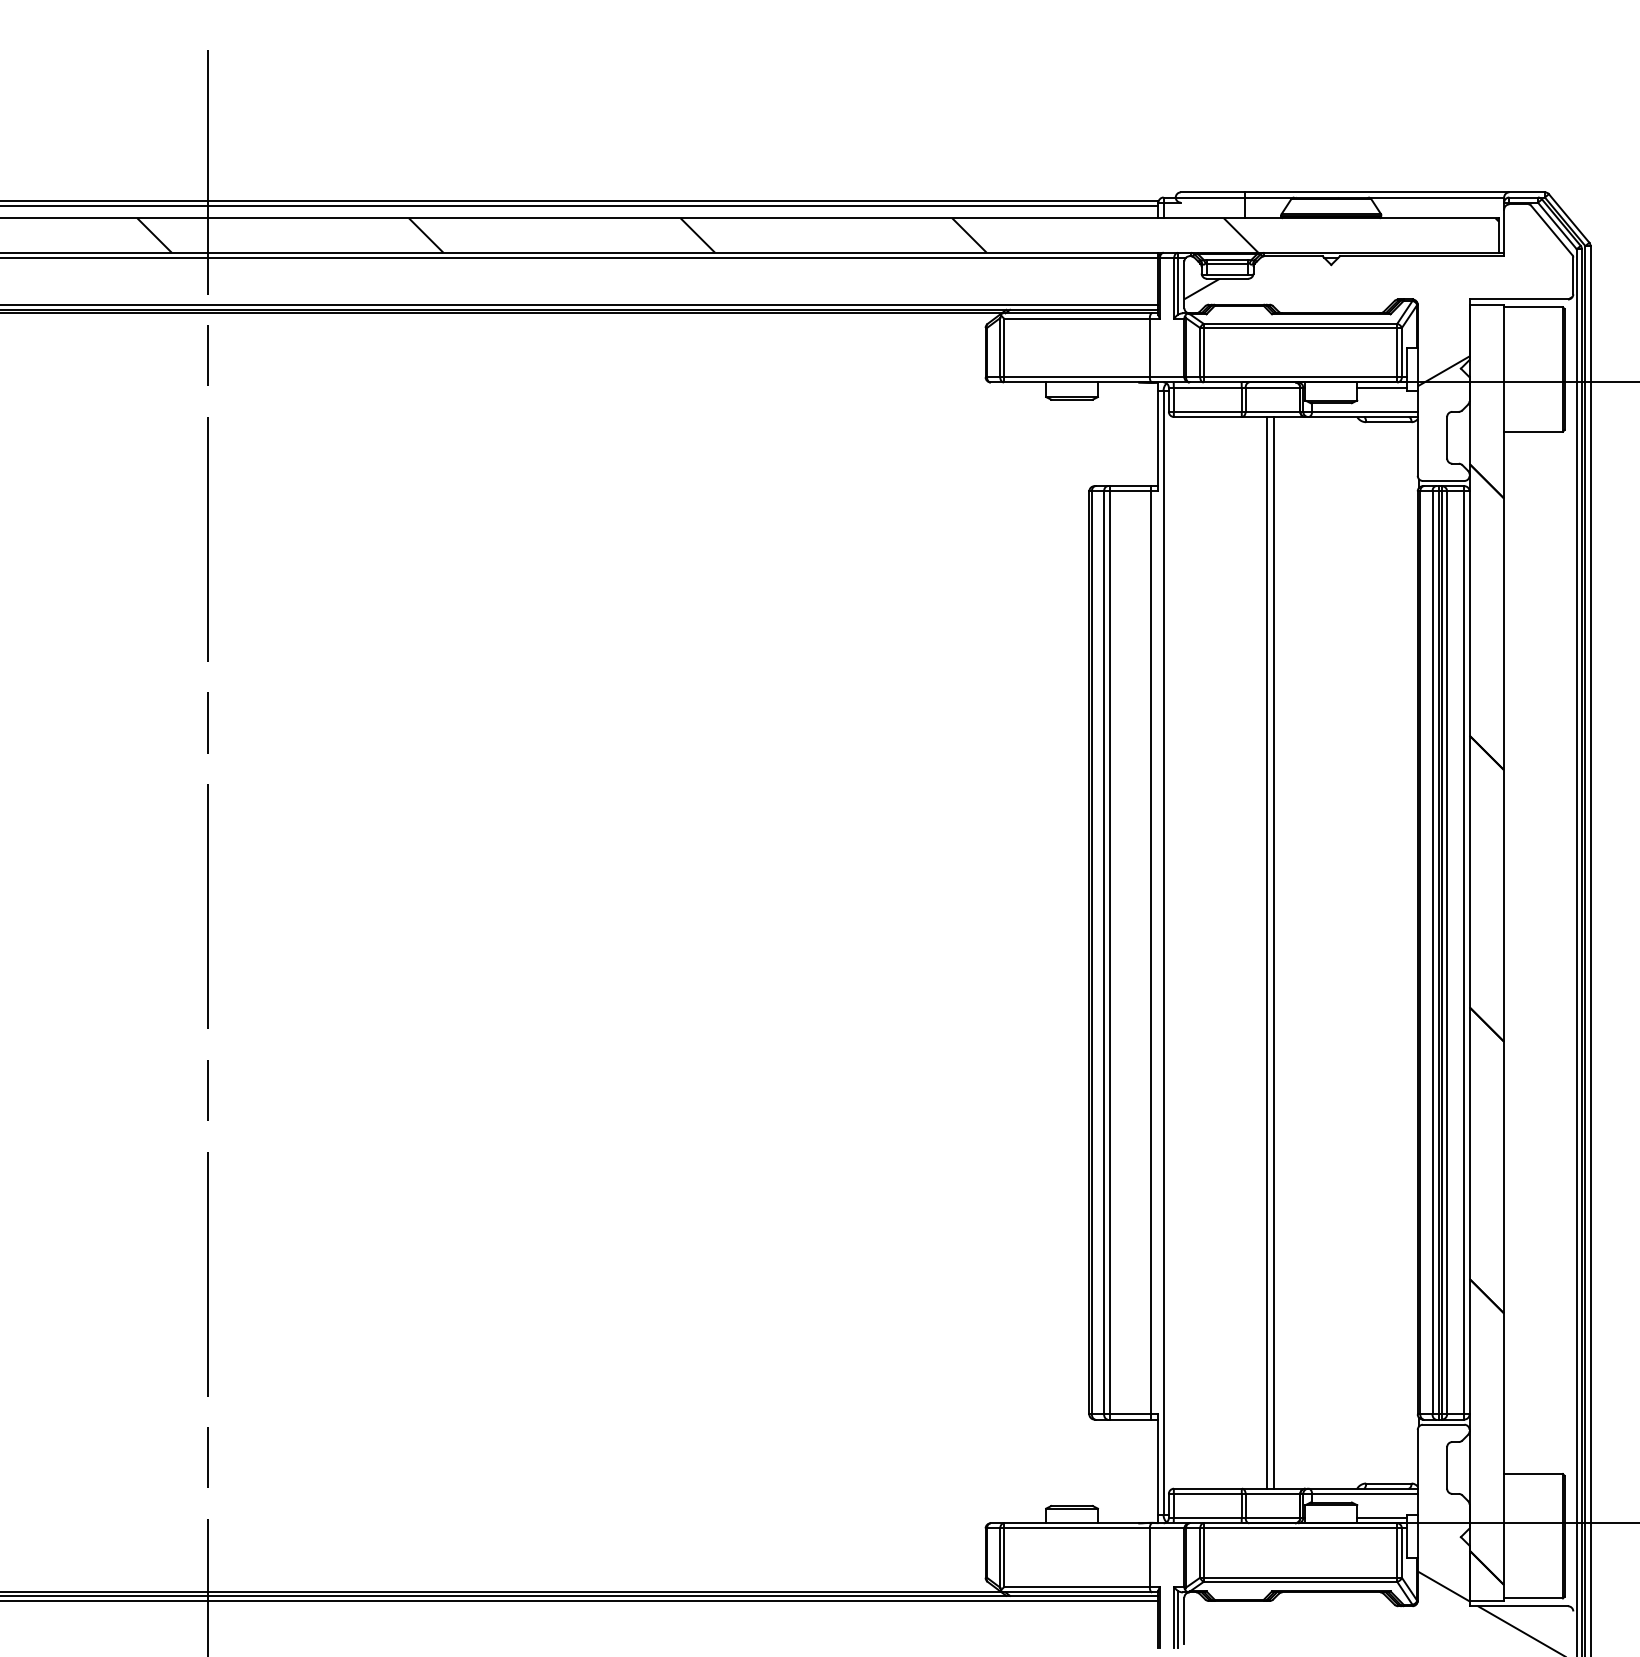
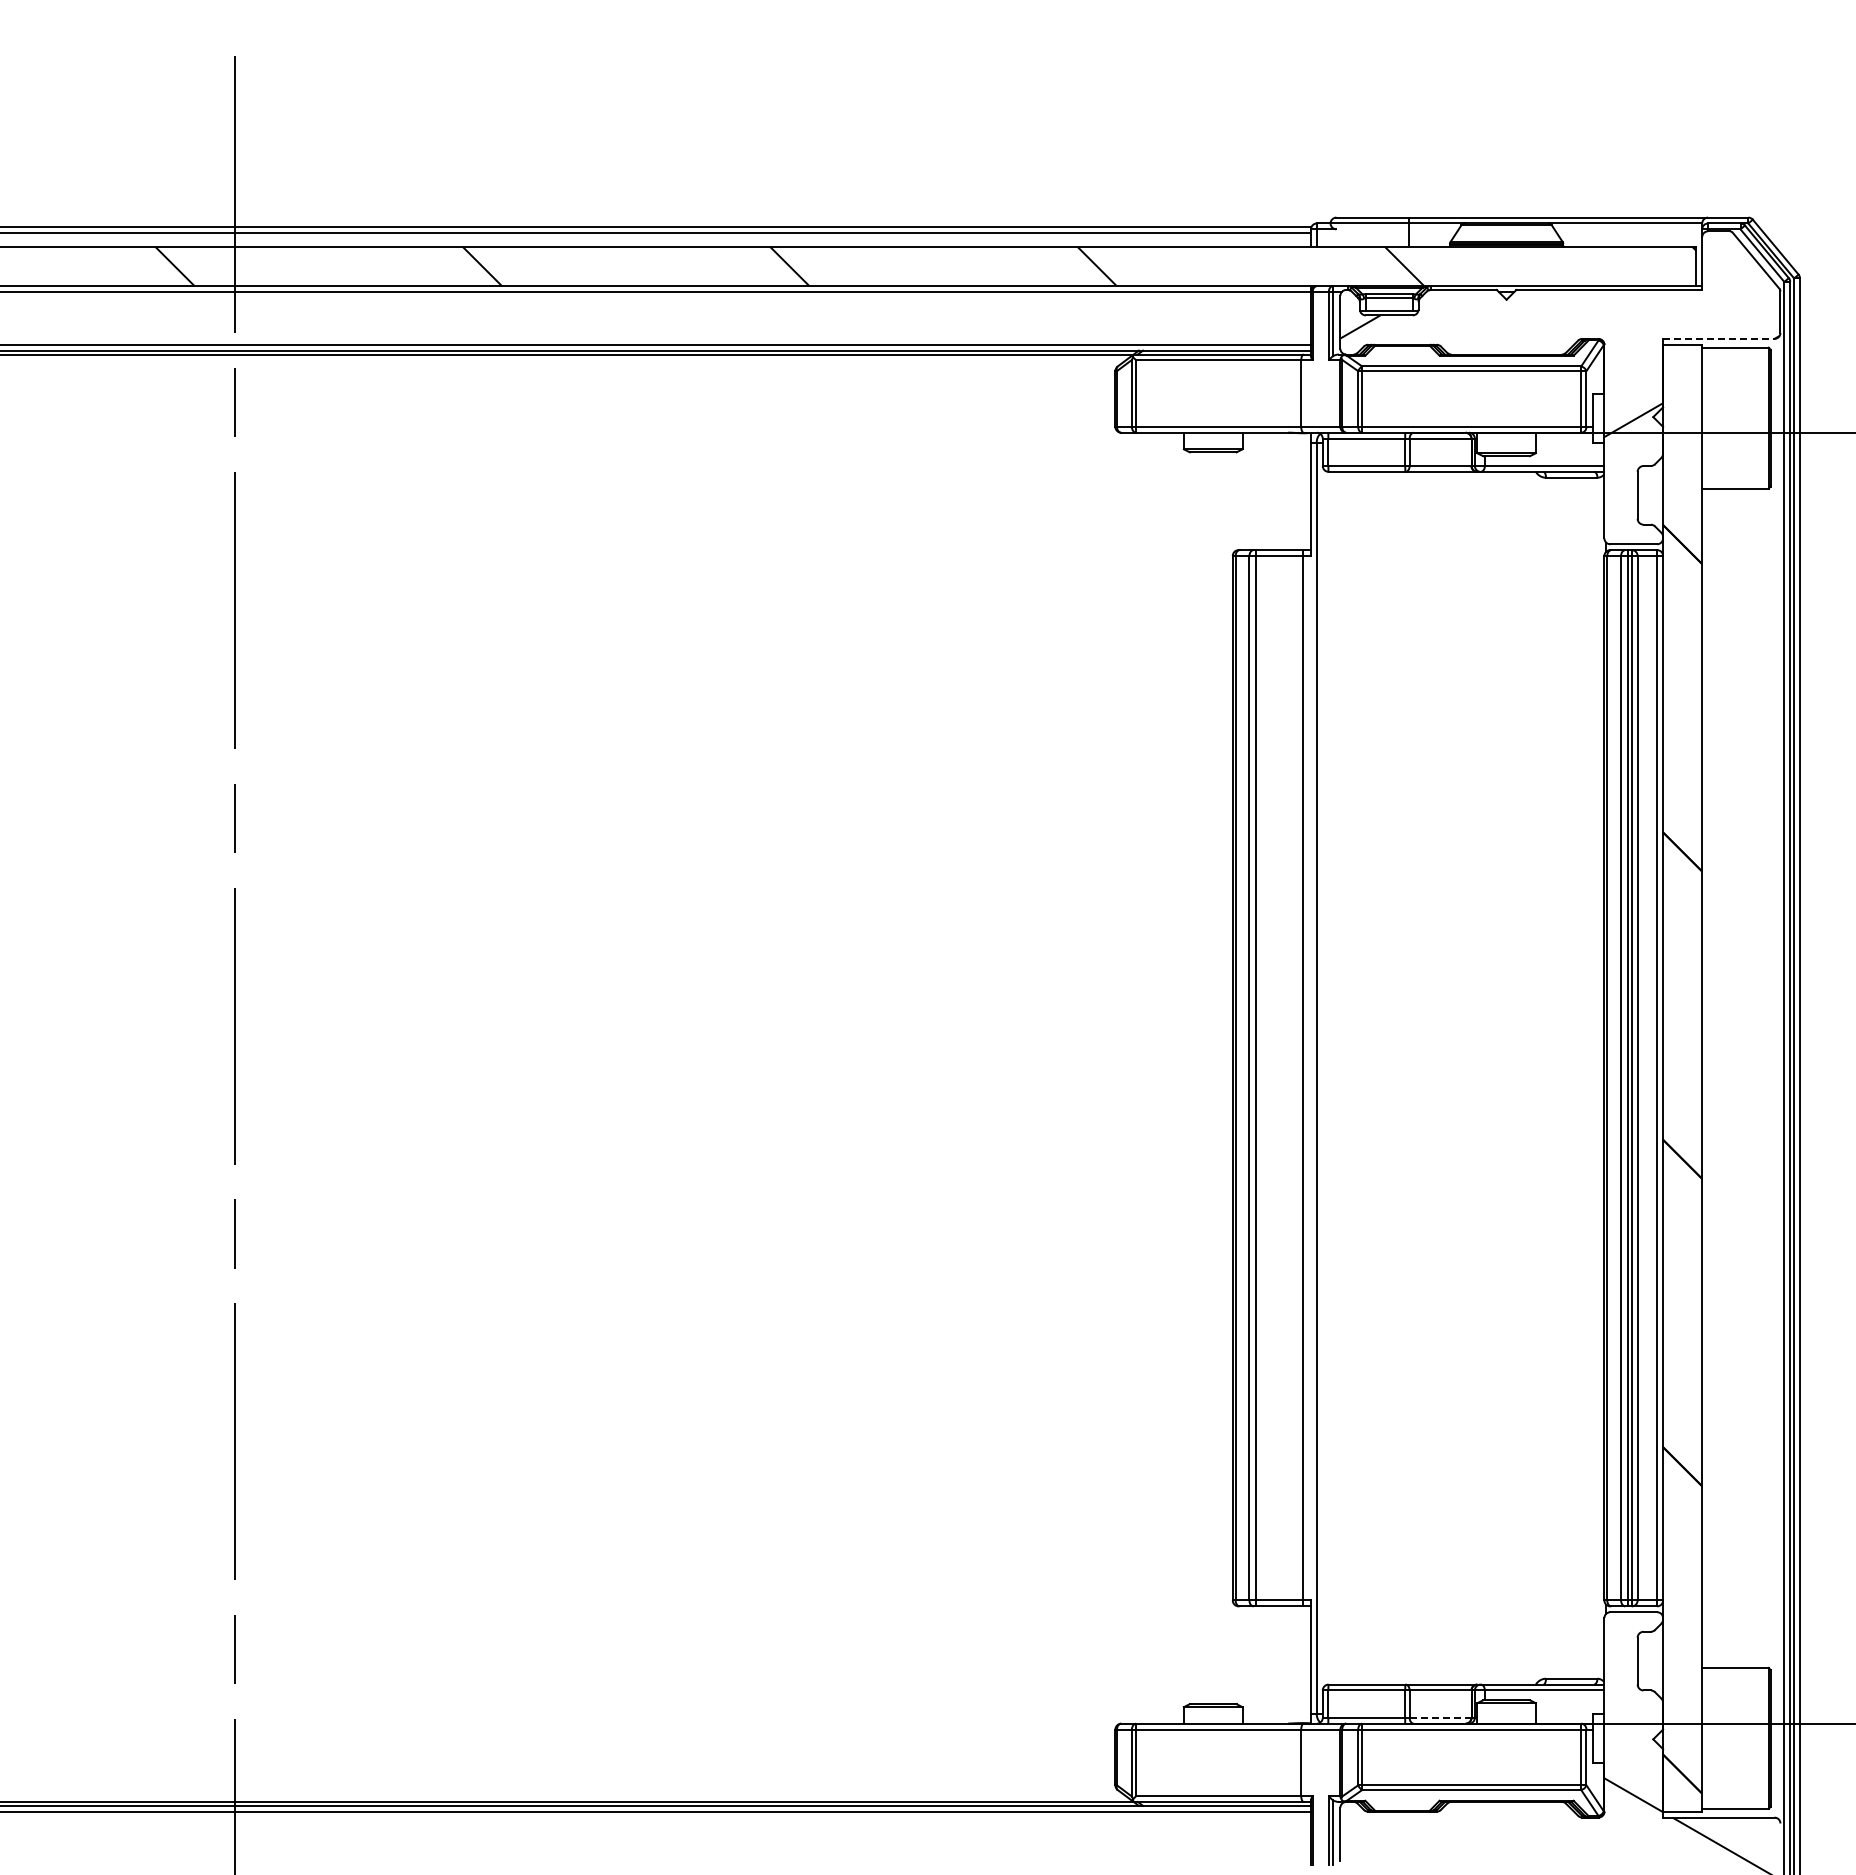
line: (1518, 299) -> (1718, 338), solid -> dashed
line: (1381, 387) -> (1563, 438), removed
line: (1266, 952) -> (1433, 1077), removed
line: (1273, 952) -> (1441, 1077), removed
line: (1272, 1517) -> (1440, 1717), solid -> dashed
line: (1381, 1517) -> (1563, 1717), removed

